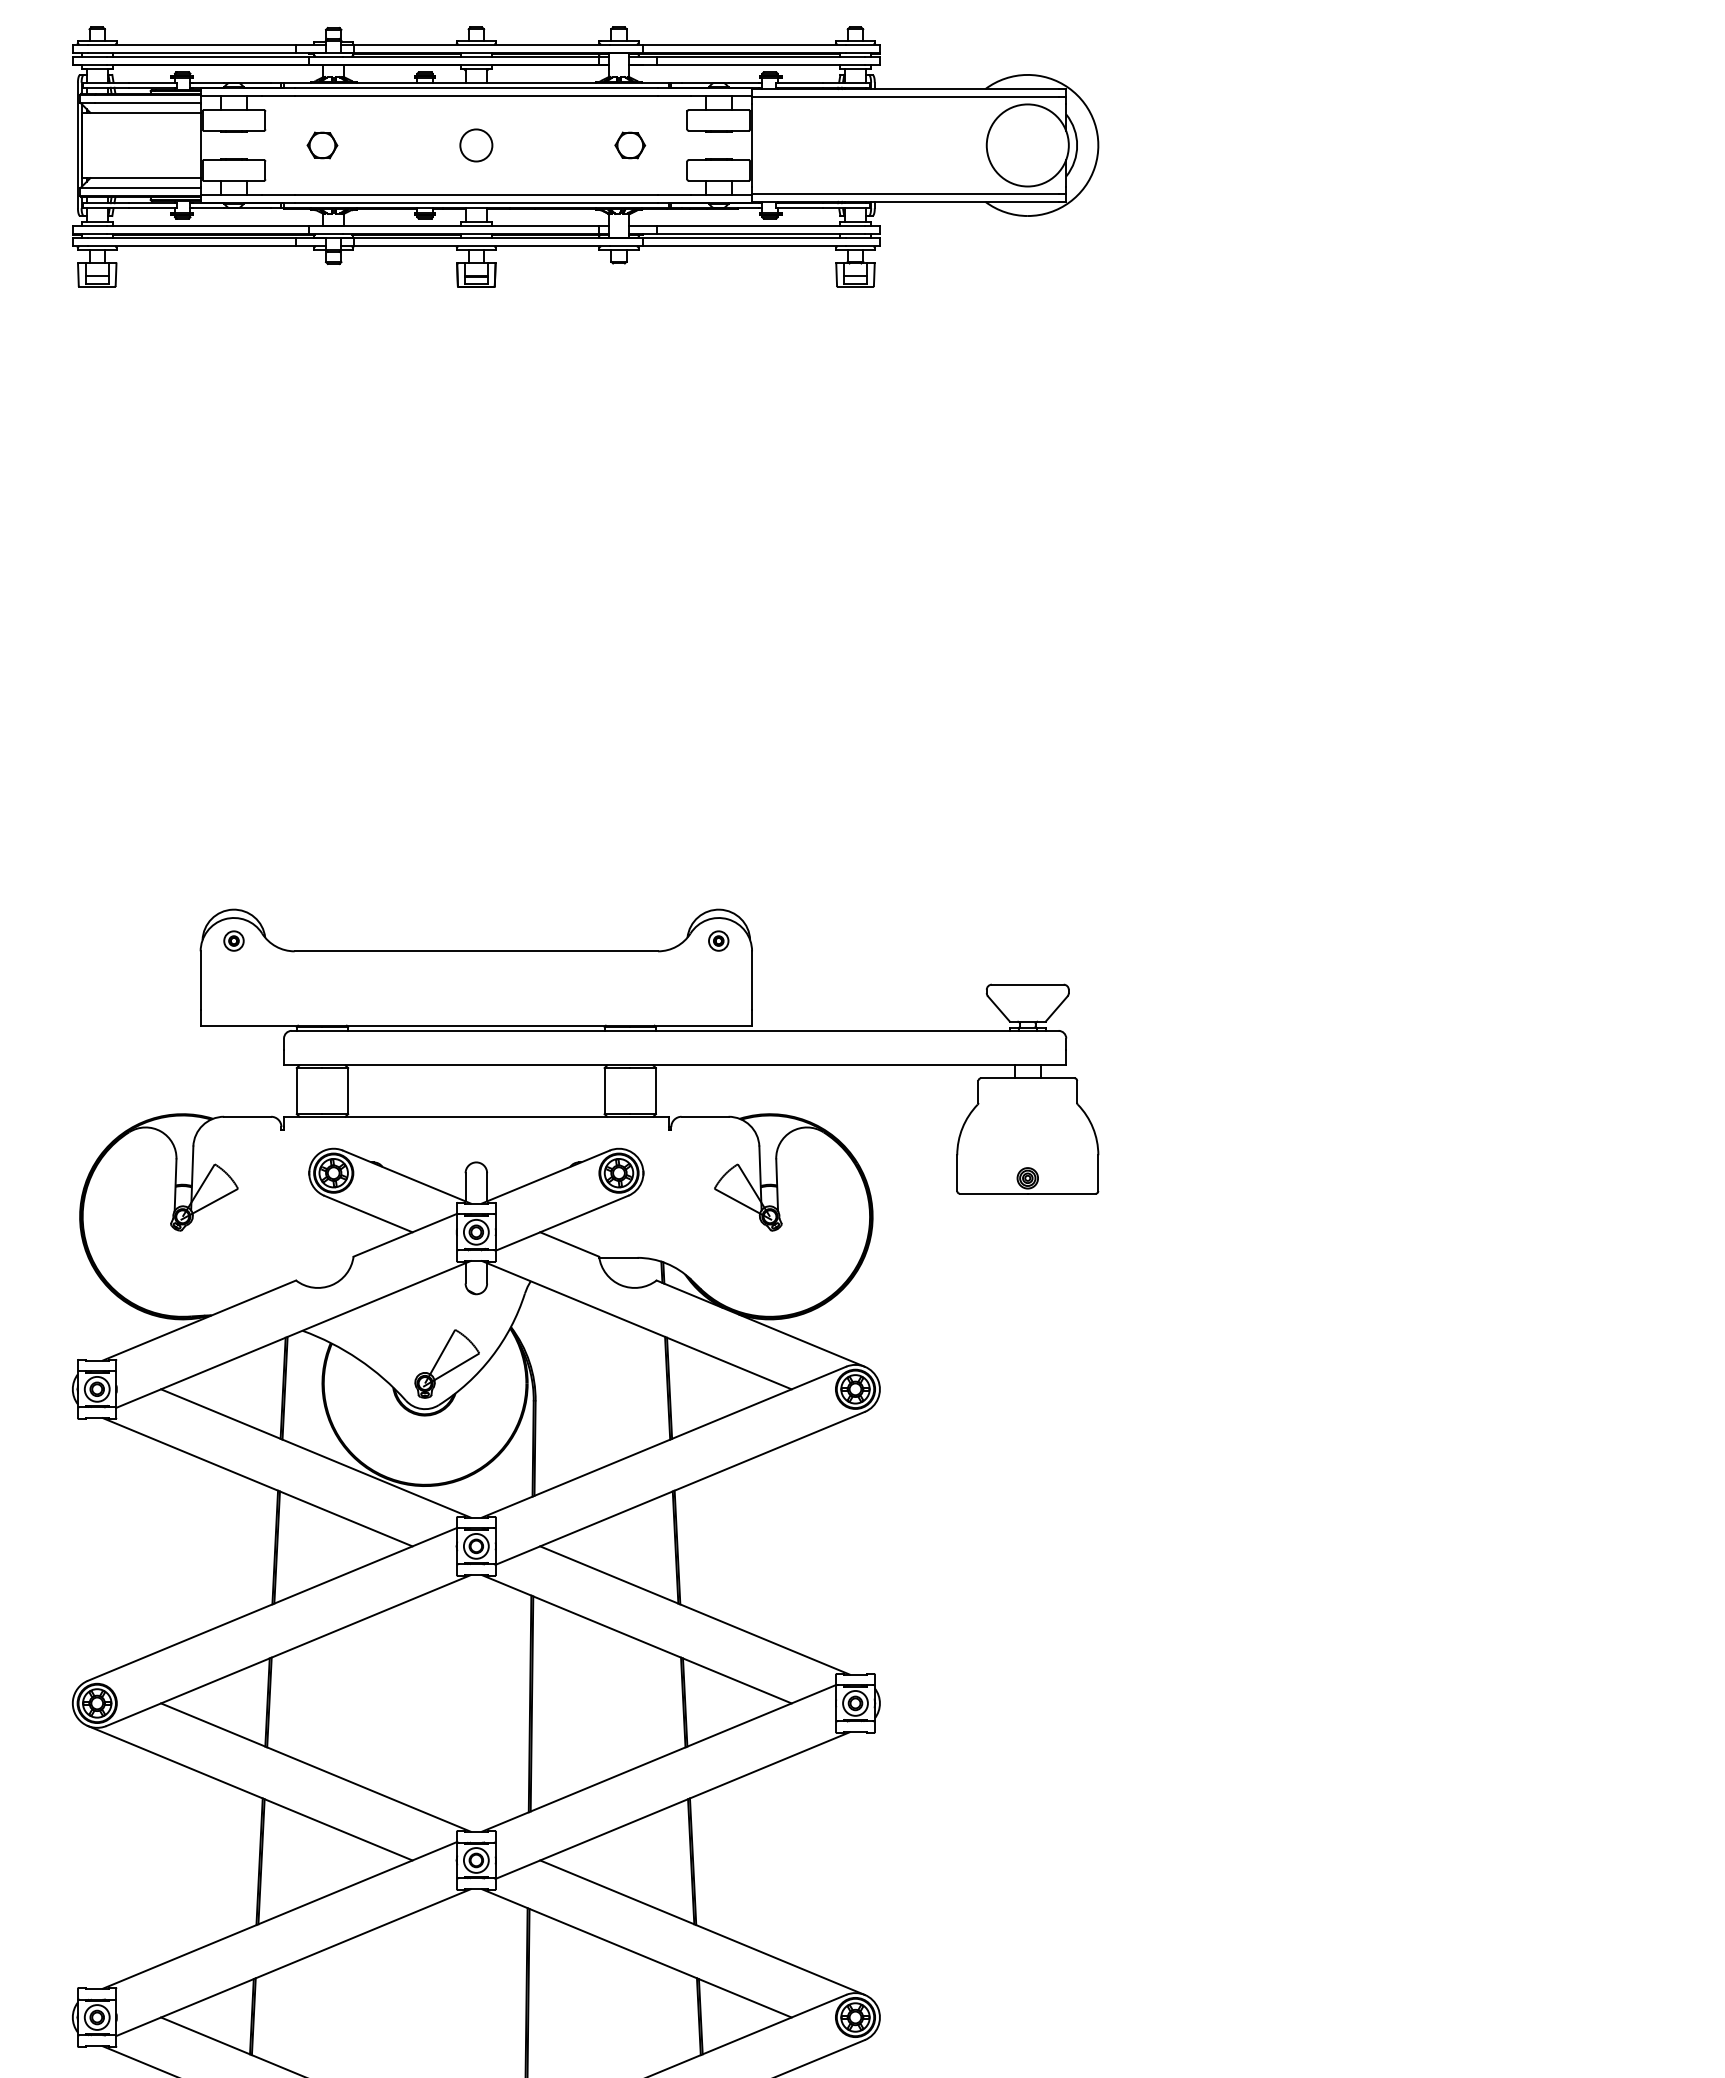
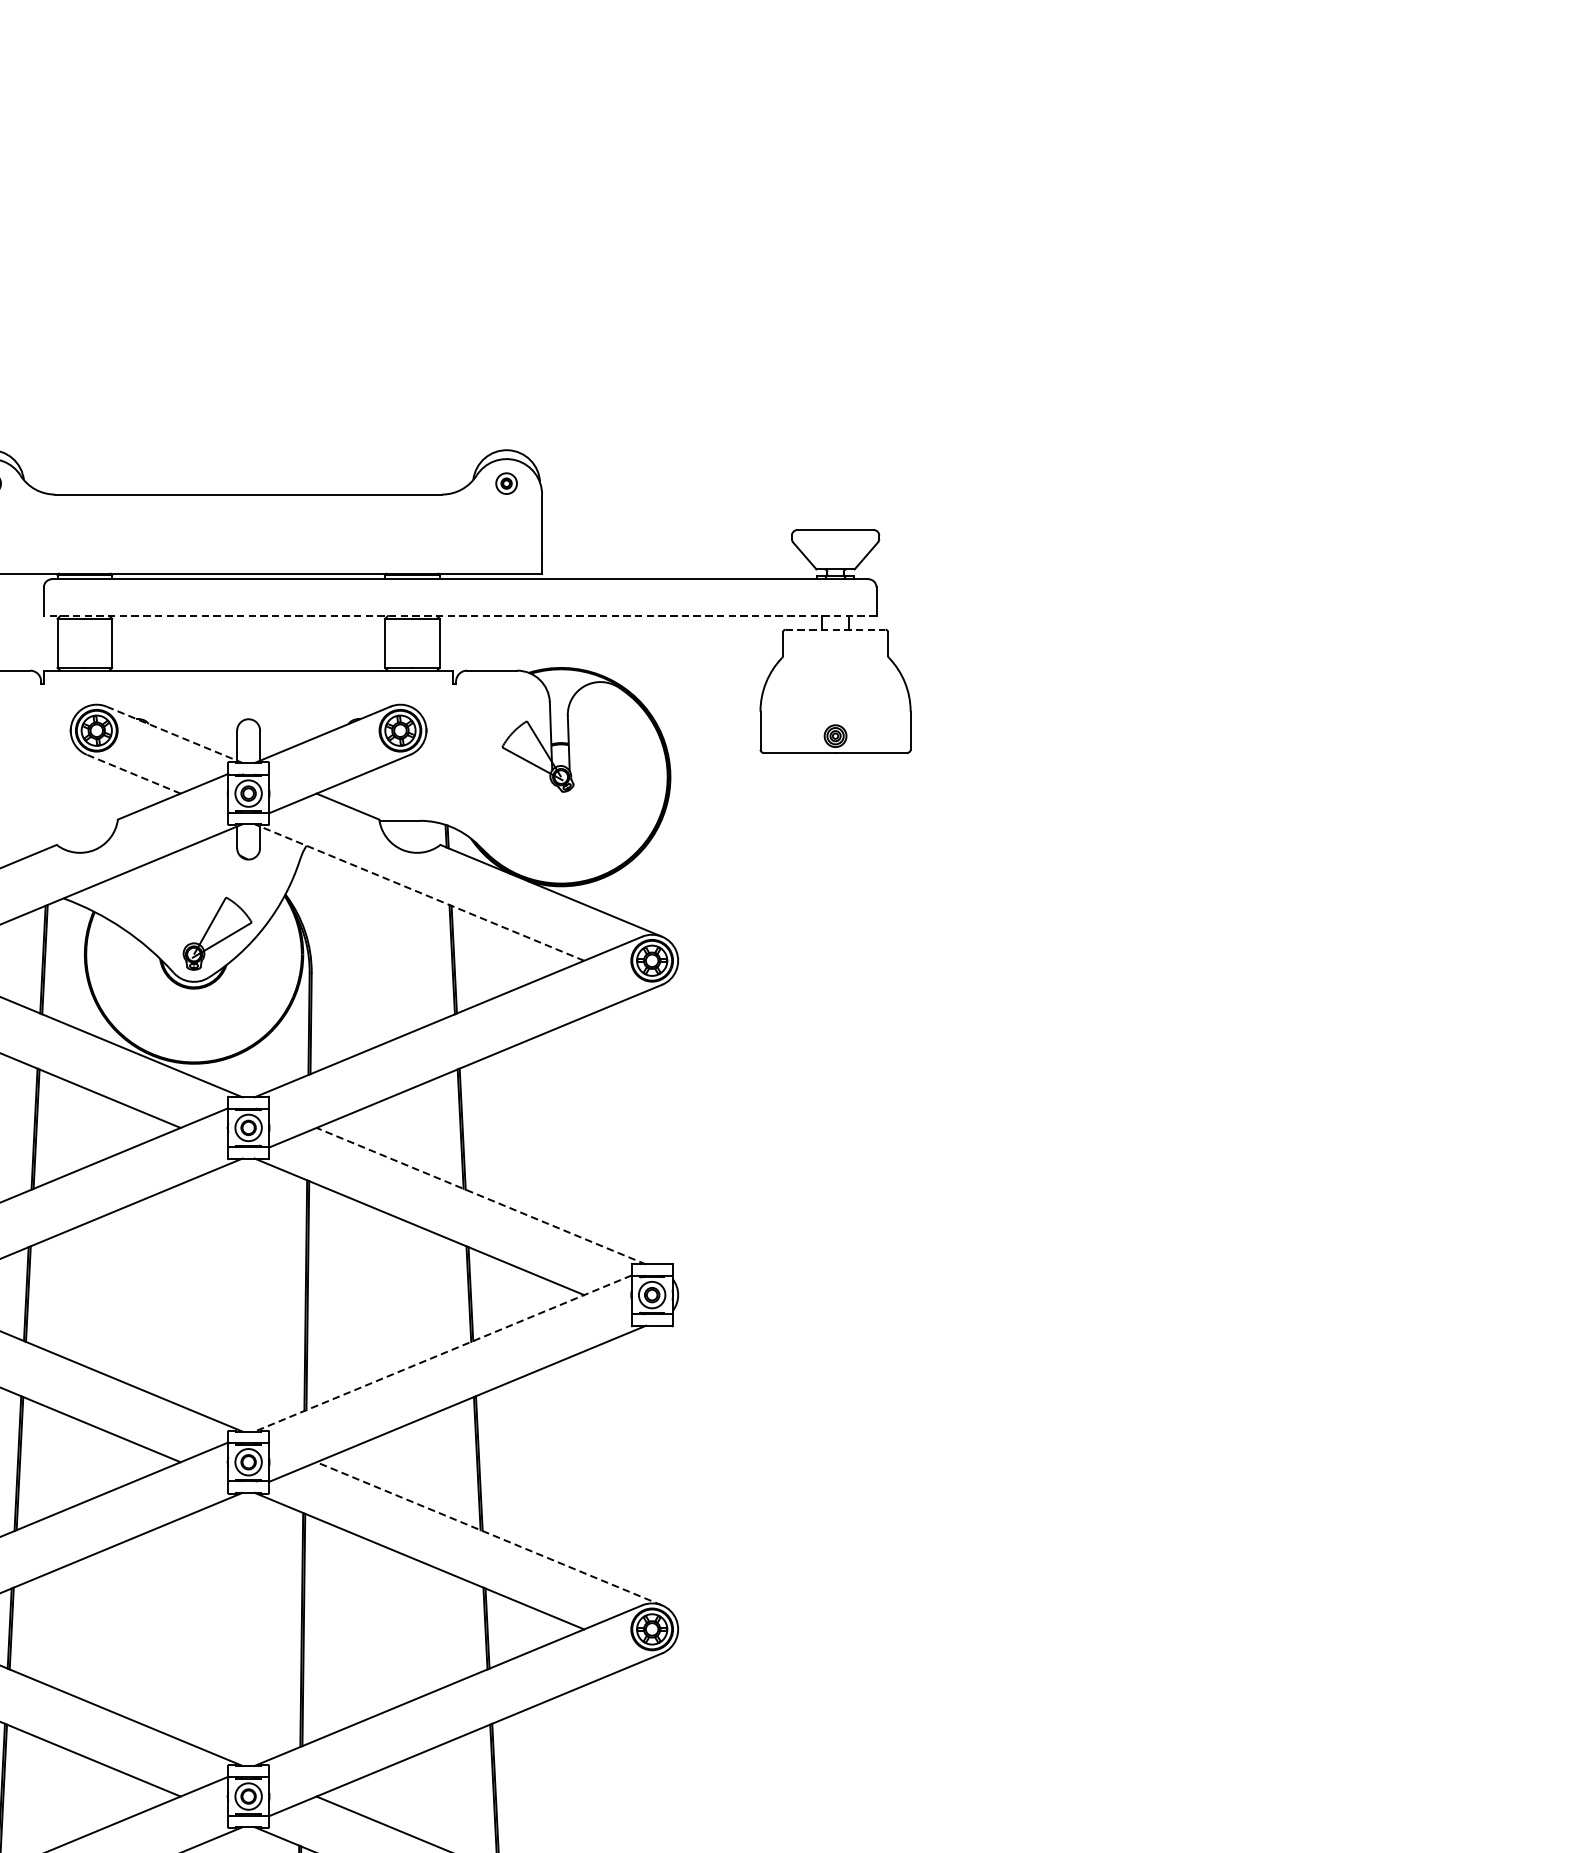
line: (674, 1065) -> (459, 616), solid -> dashed
line: (1027, 1078) -> (835, 629), solid -> dashed
line: (407, 1177) -> (175, 735), solid -> dashed
line: (368, 1214) -> (133, 774), solid -> dashed
line: (636, 1325) -> (419, 892), solid -> dashed
line: (695, 1610) -> (481, 1196), solid -> dashed
line: (659, 1758) -> (443, 1353), solid -> dashed
line: (702, 1927) -> (489, 1533), solid -> dashed

